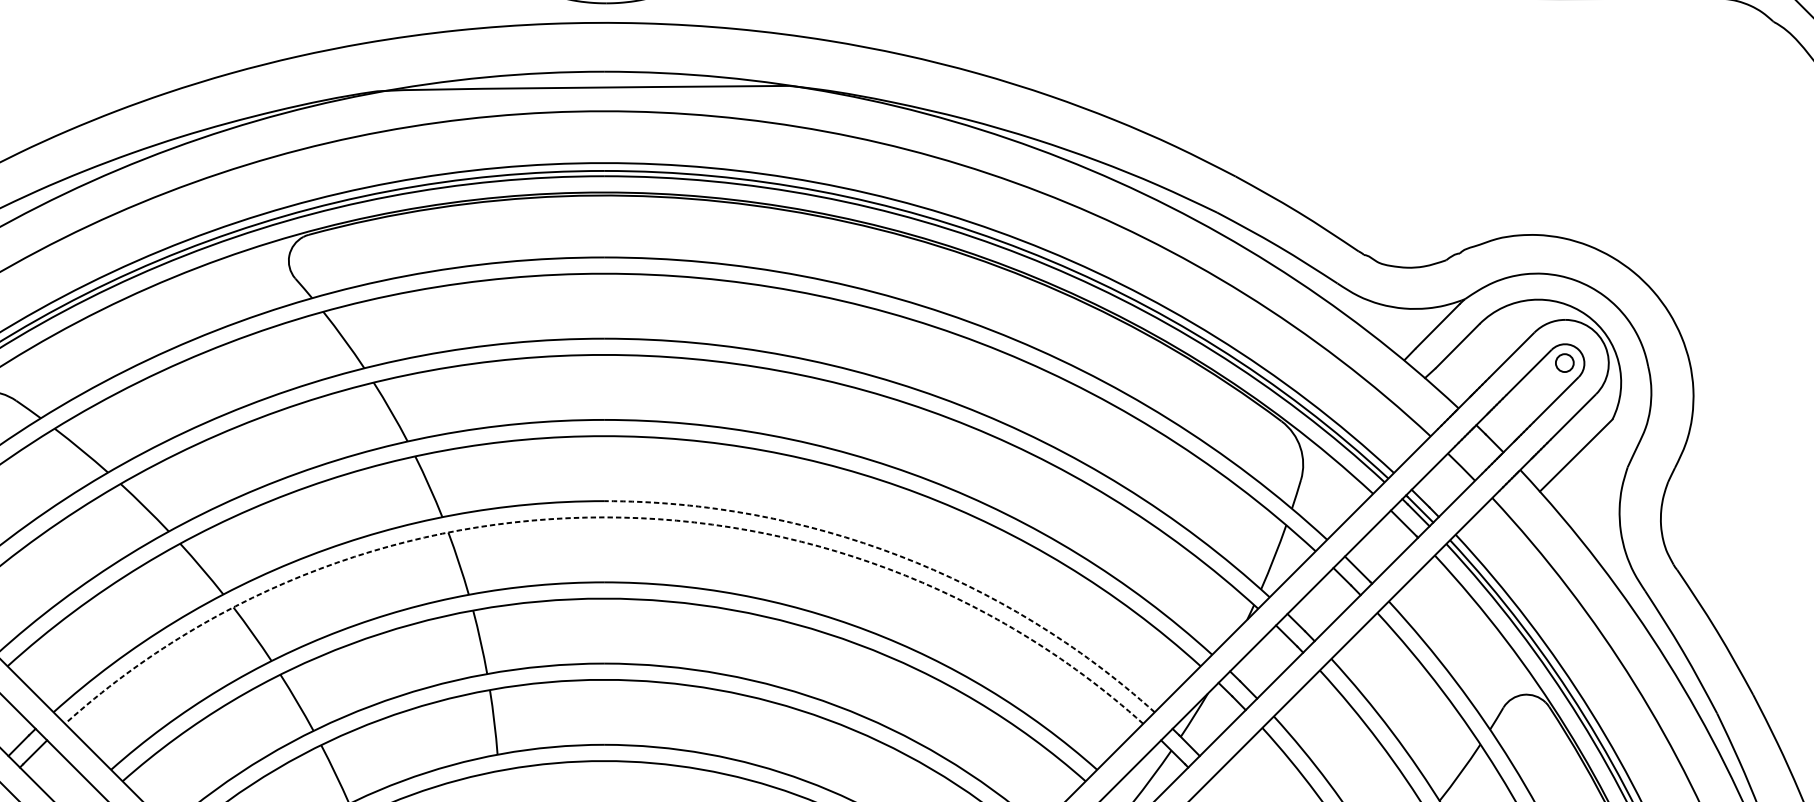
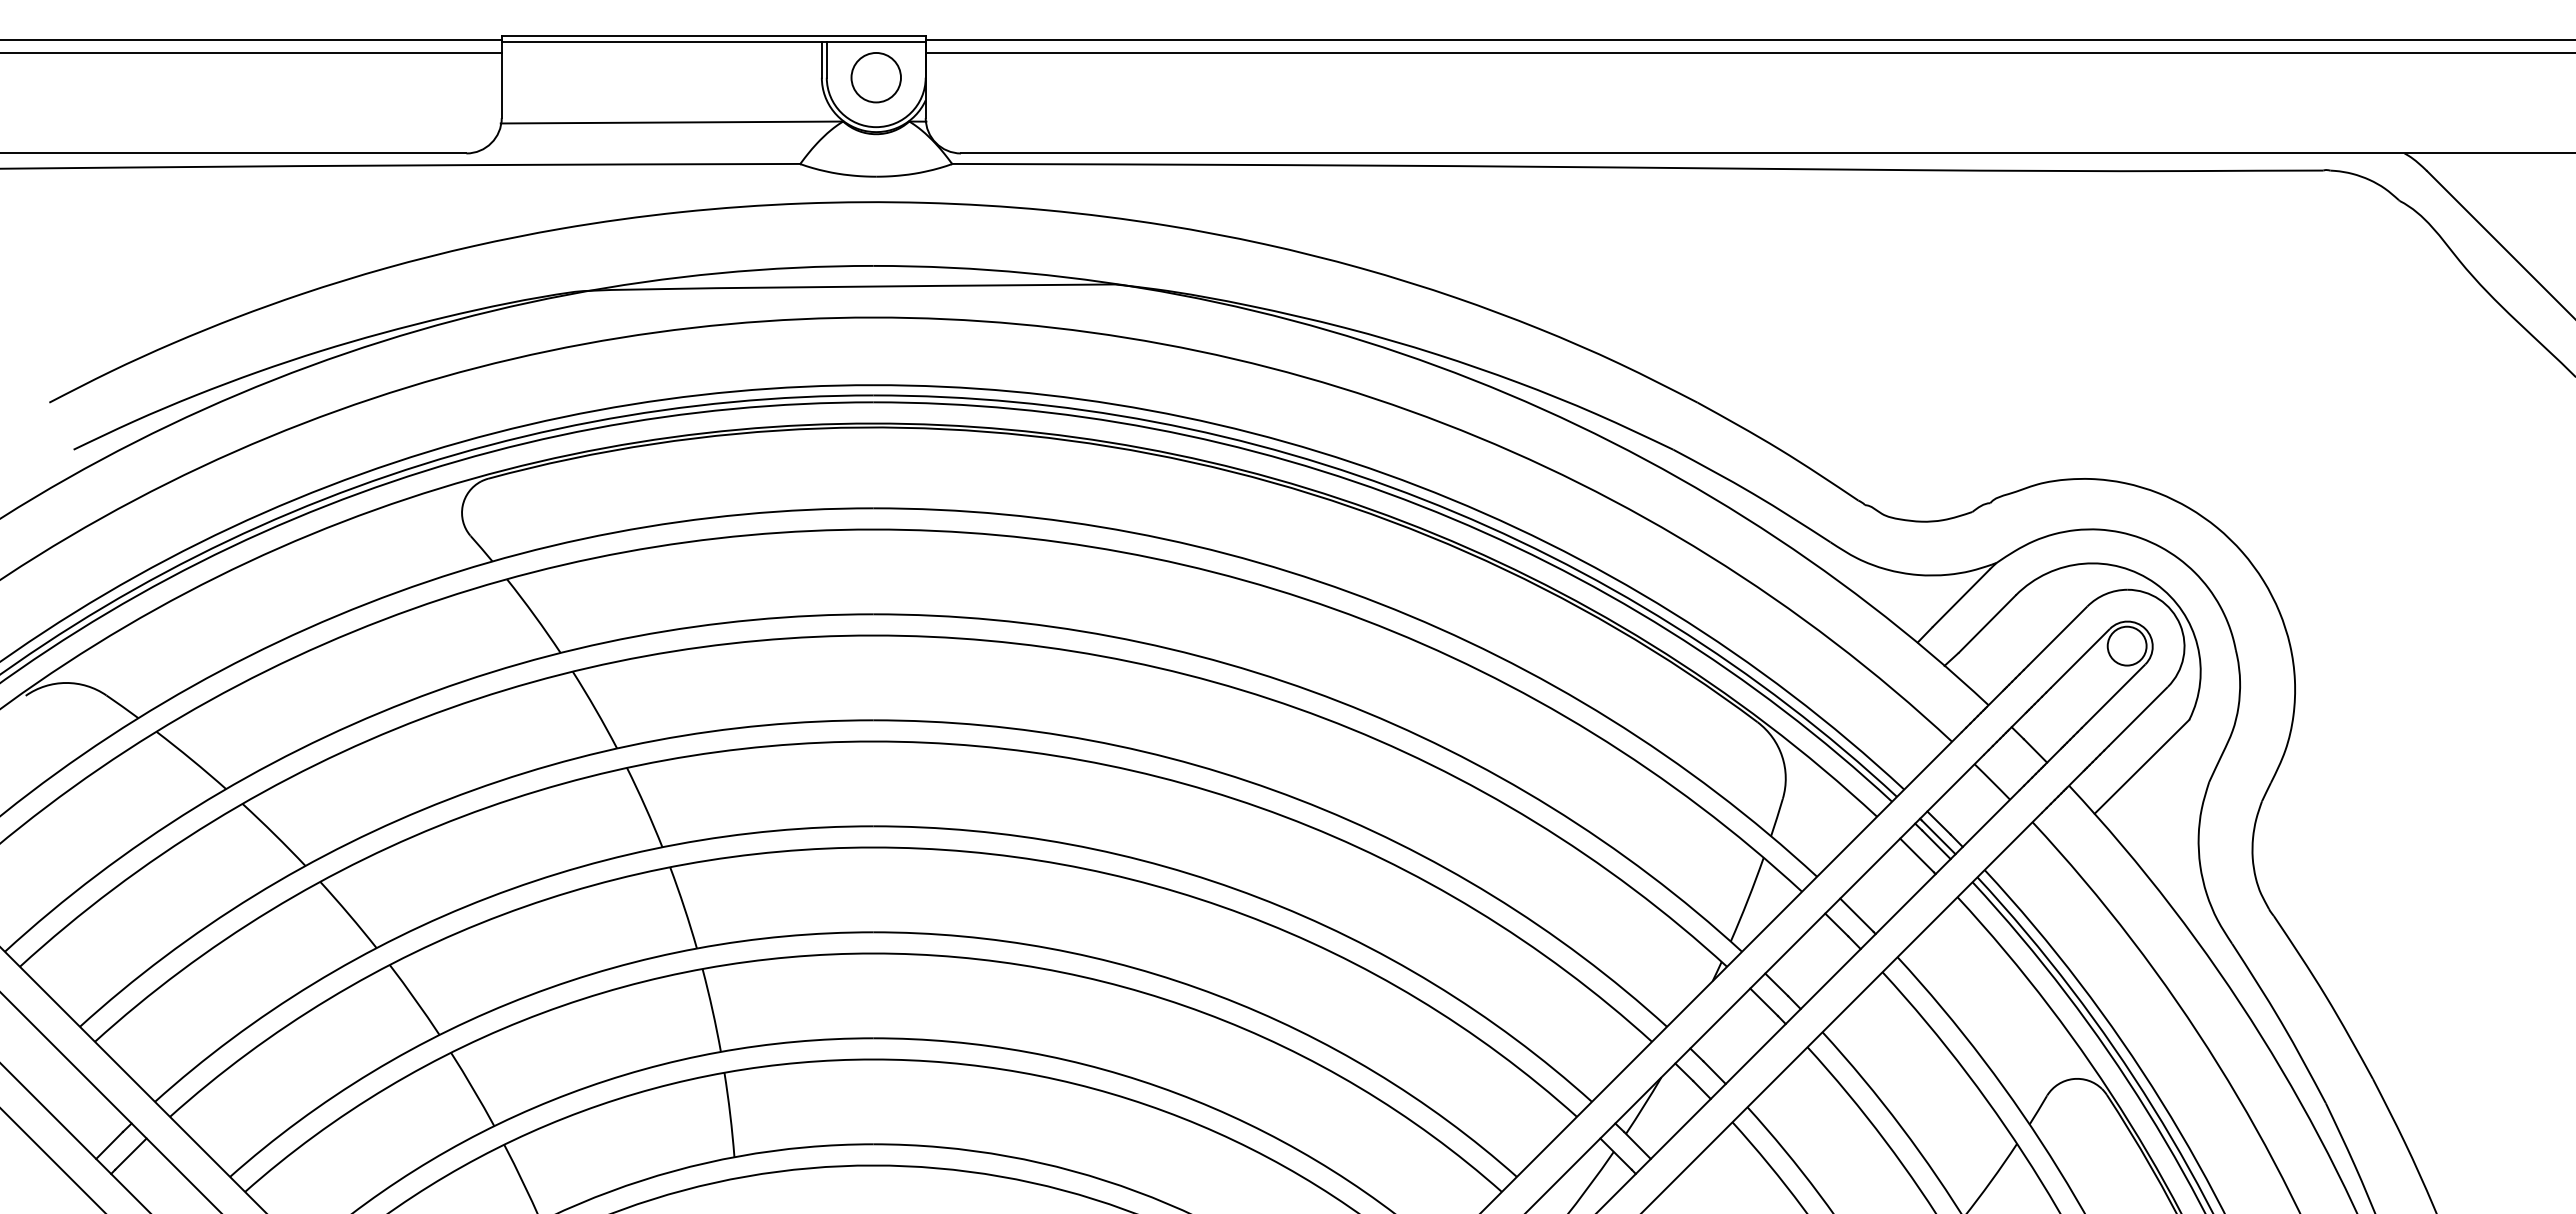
circle: (1564, 362) -> (2126, 645), size x1.67
arc: (604, 517) -> (873, 847), dashed -> solid
arc: (899, 555) -> (1258, 897), dashed -> solid

